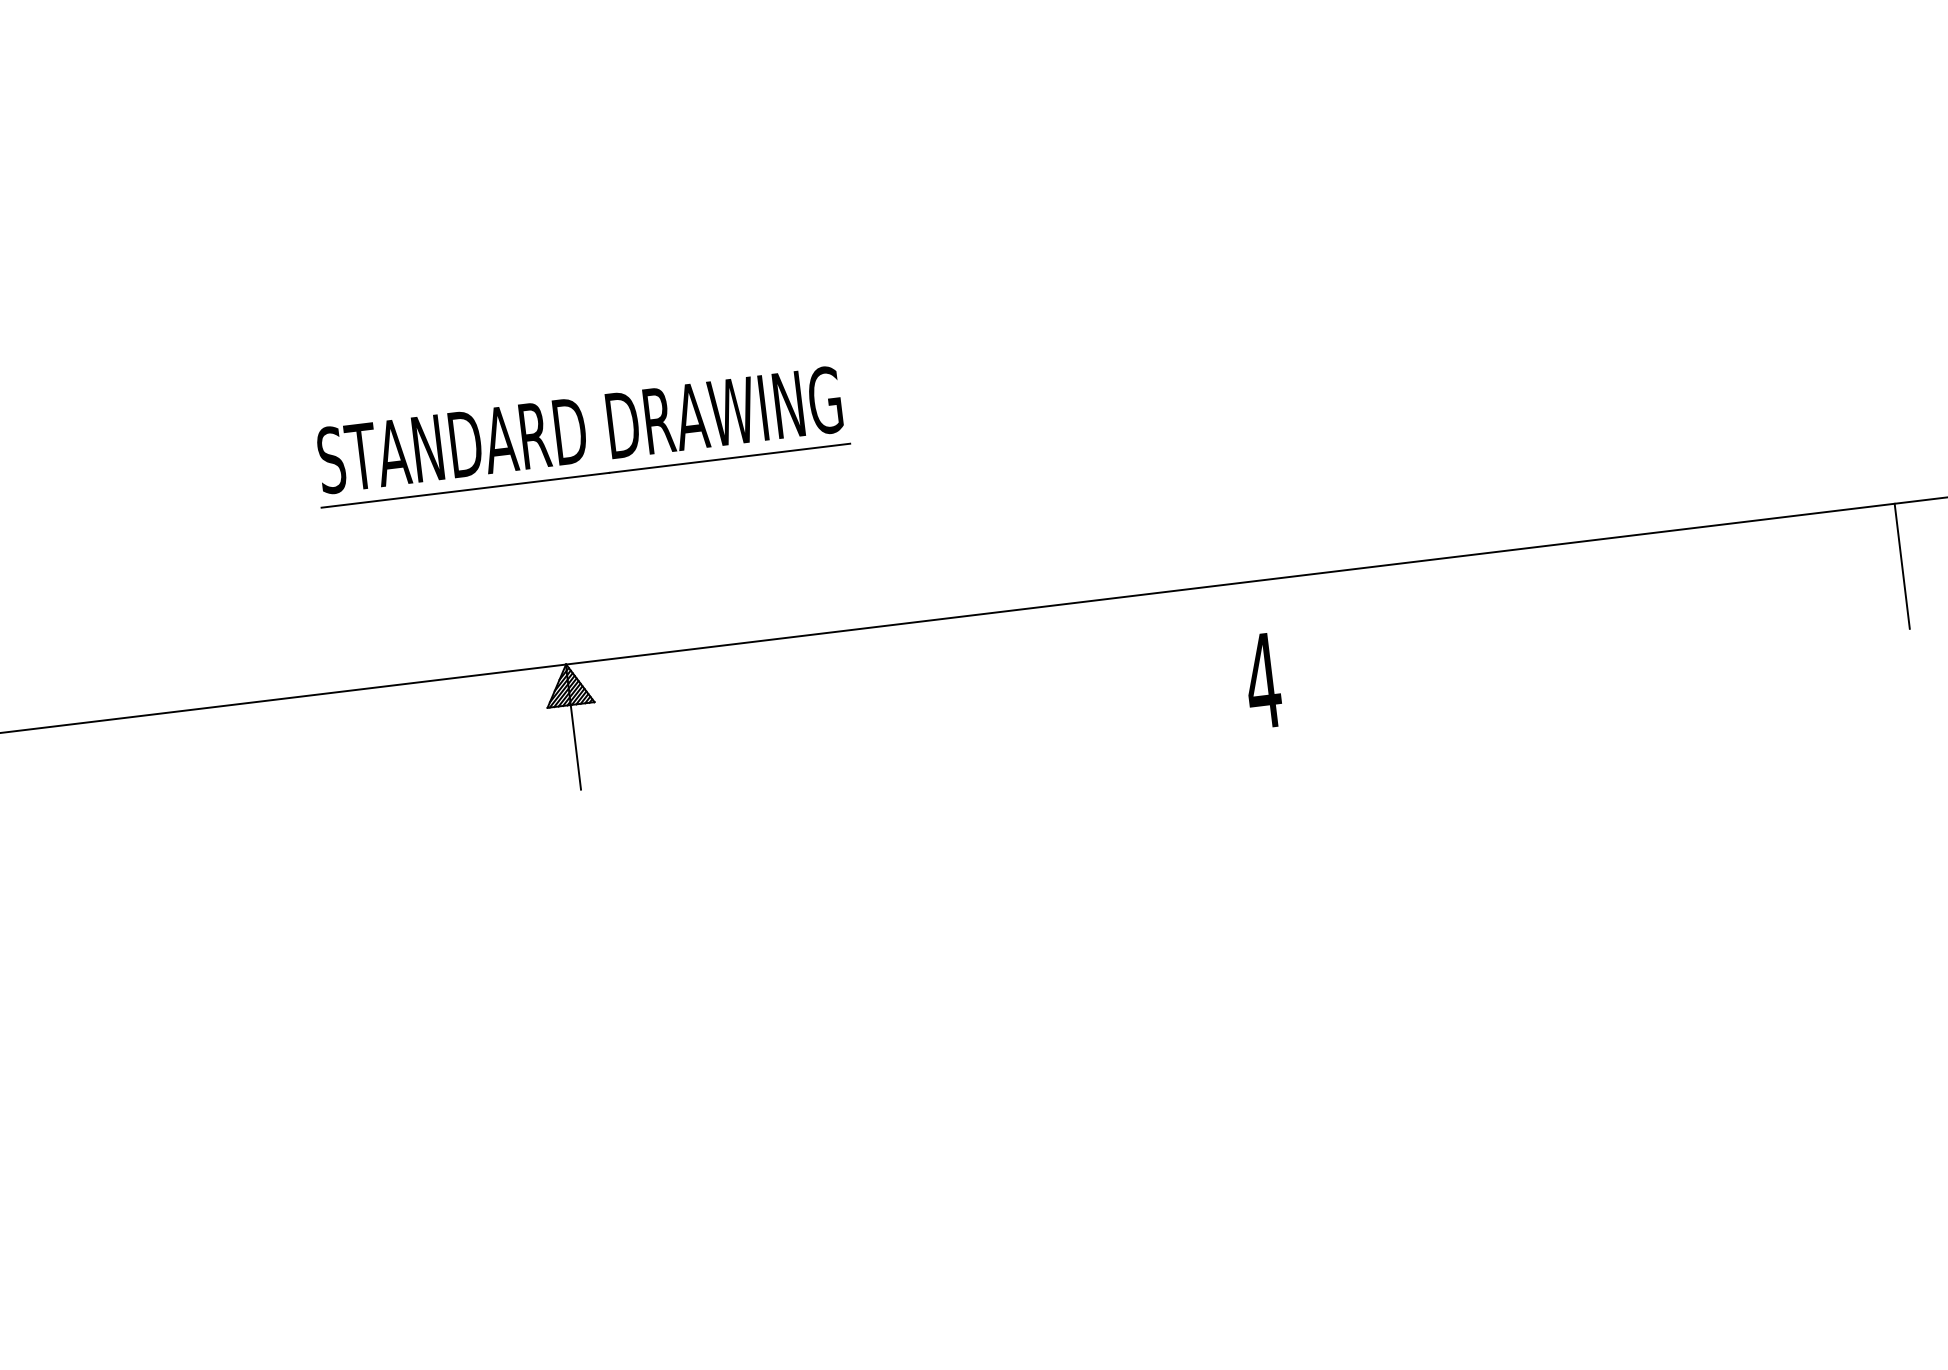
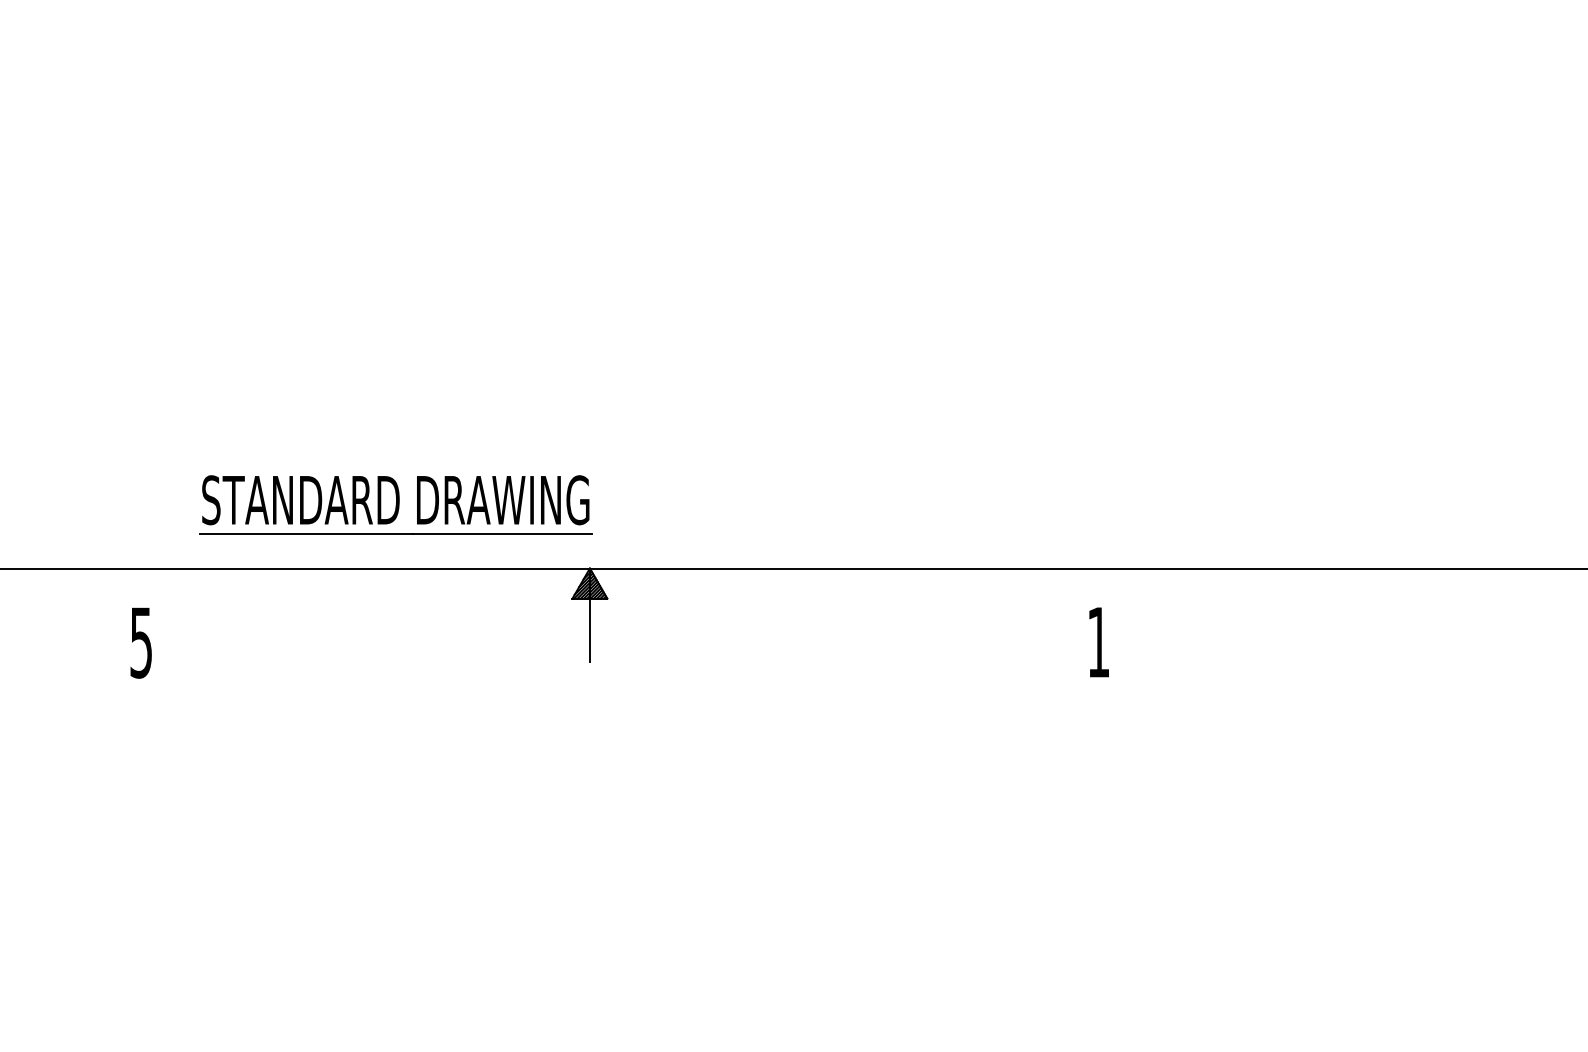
part: (580, 435) -> (395, 504), moved
line: (1901, 565) -> (1576, 614), removed
text: (1262, 681) -> (1098, 642), 4 -> 1

